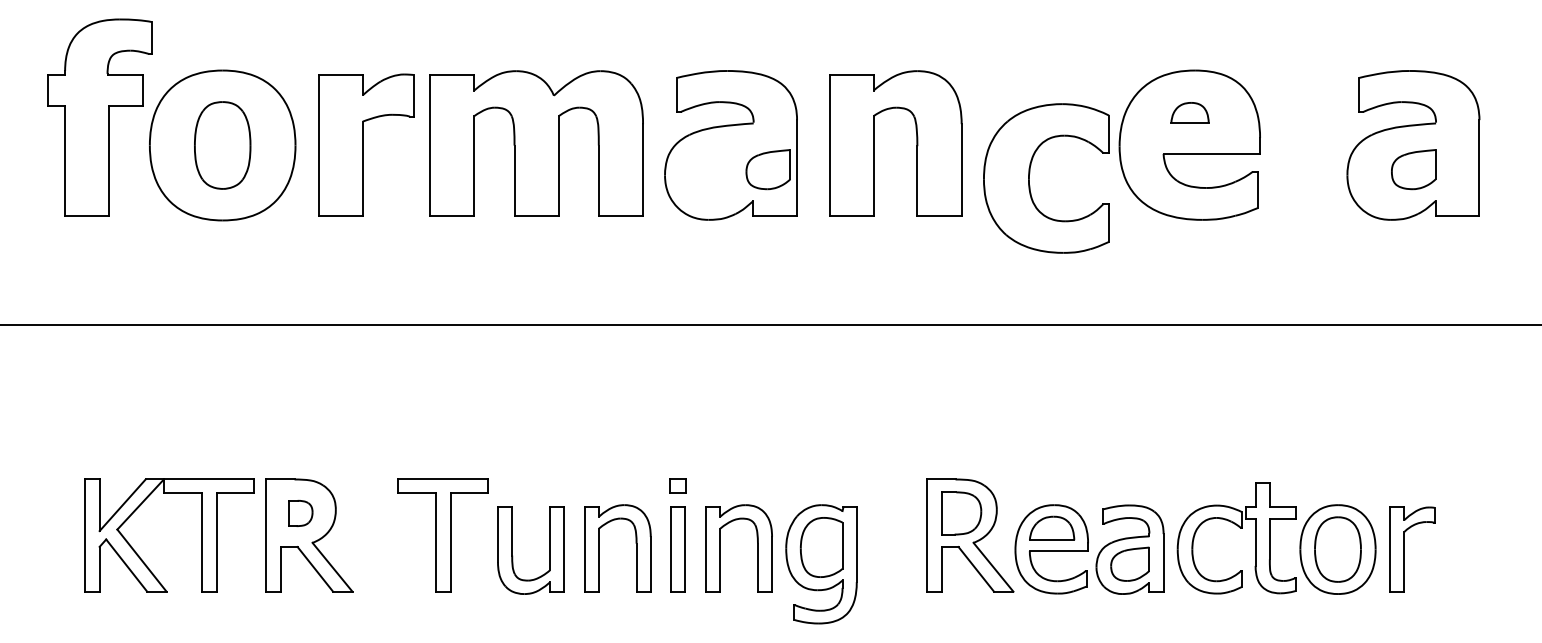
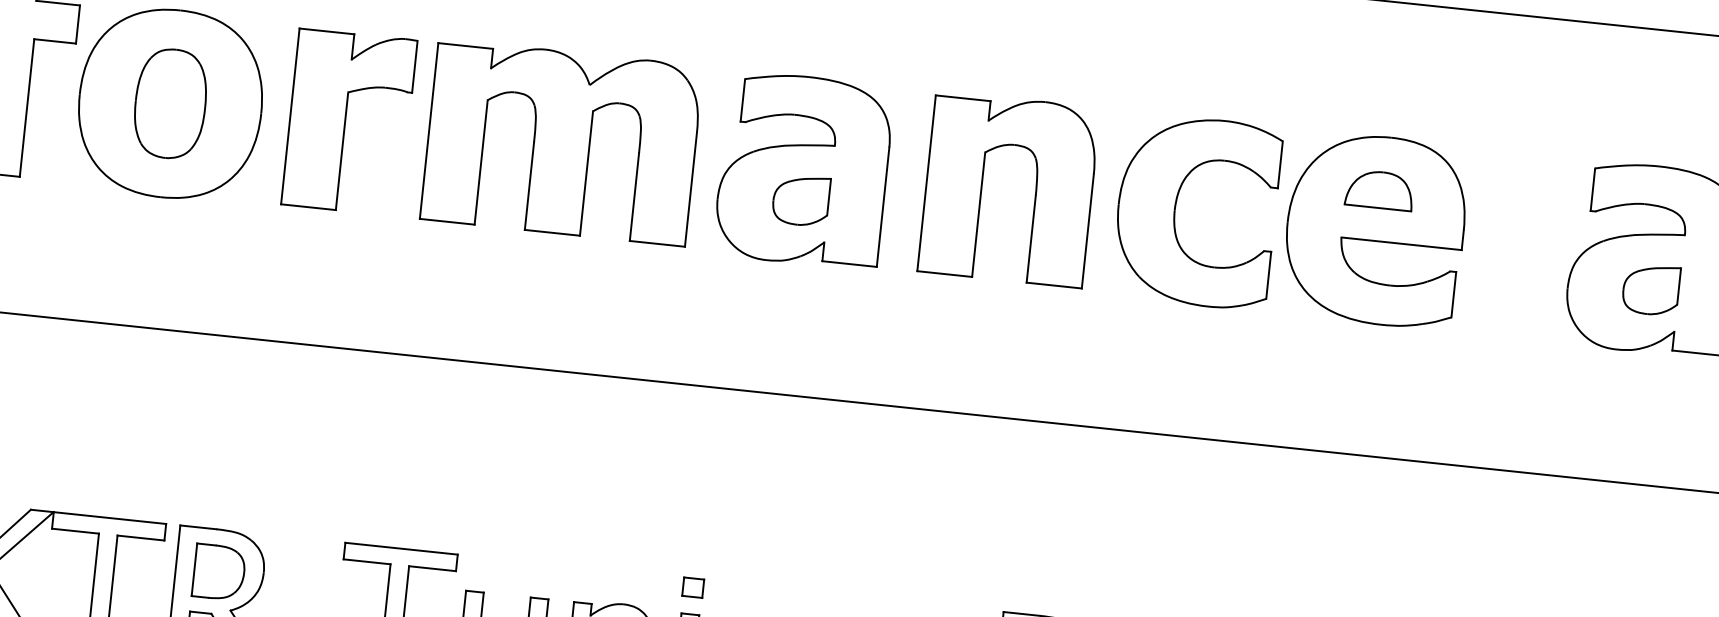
part: (1189, 112) -> (1379, 189), size x1.43
part: (767, 169) -> (799, 200), moved
part: (1030, 173) -> (1177, 203), moved
part: (300, 513) -> (219, 572), size x1.67

